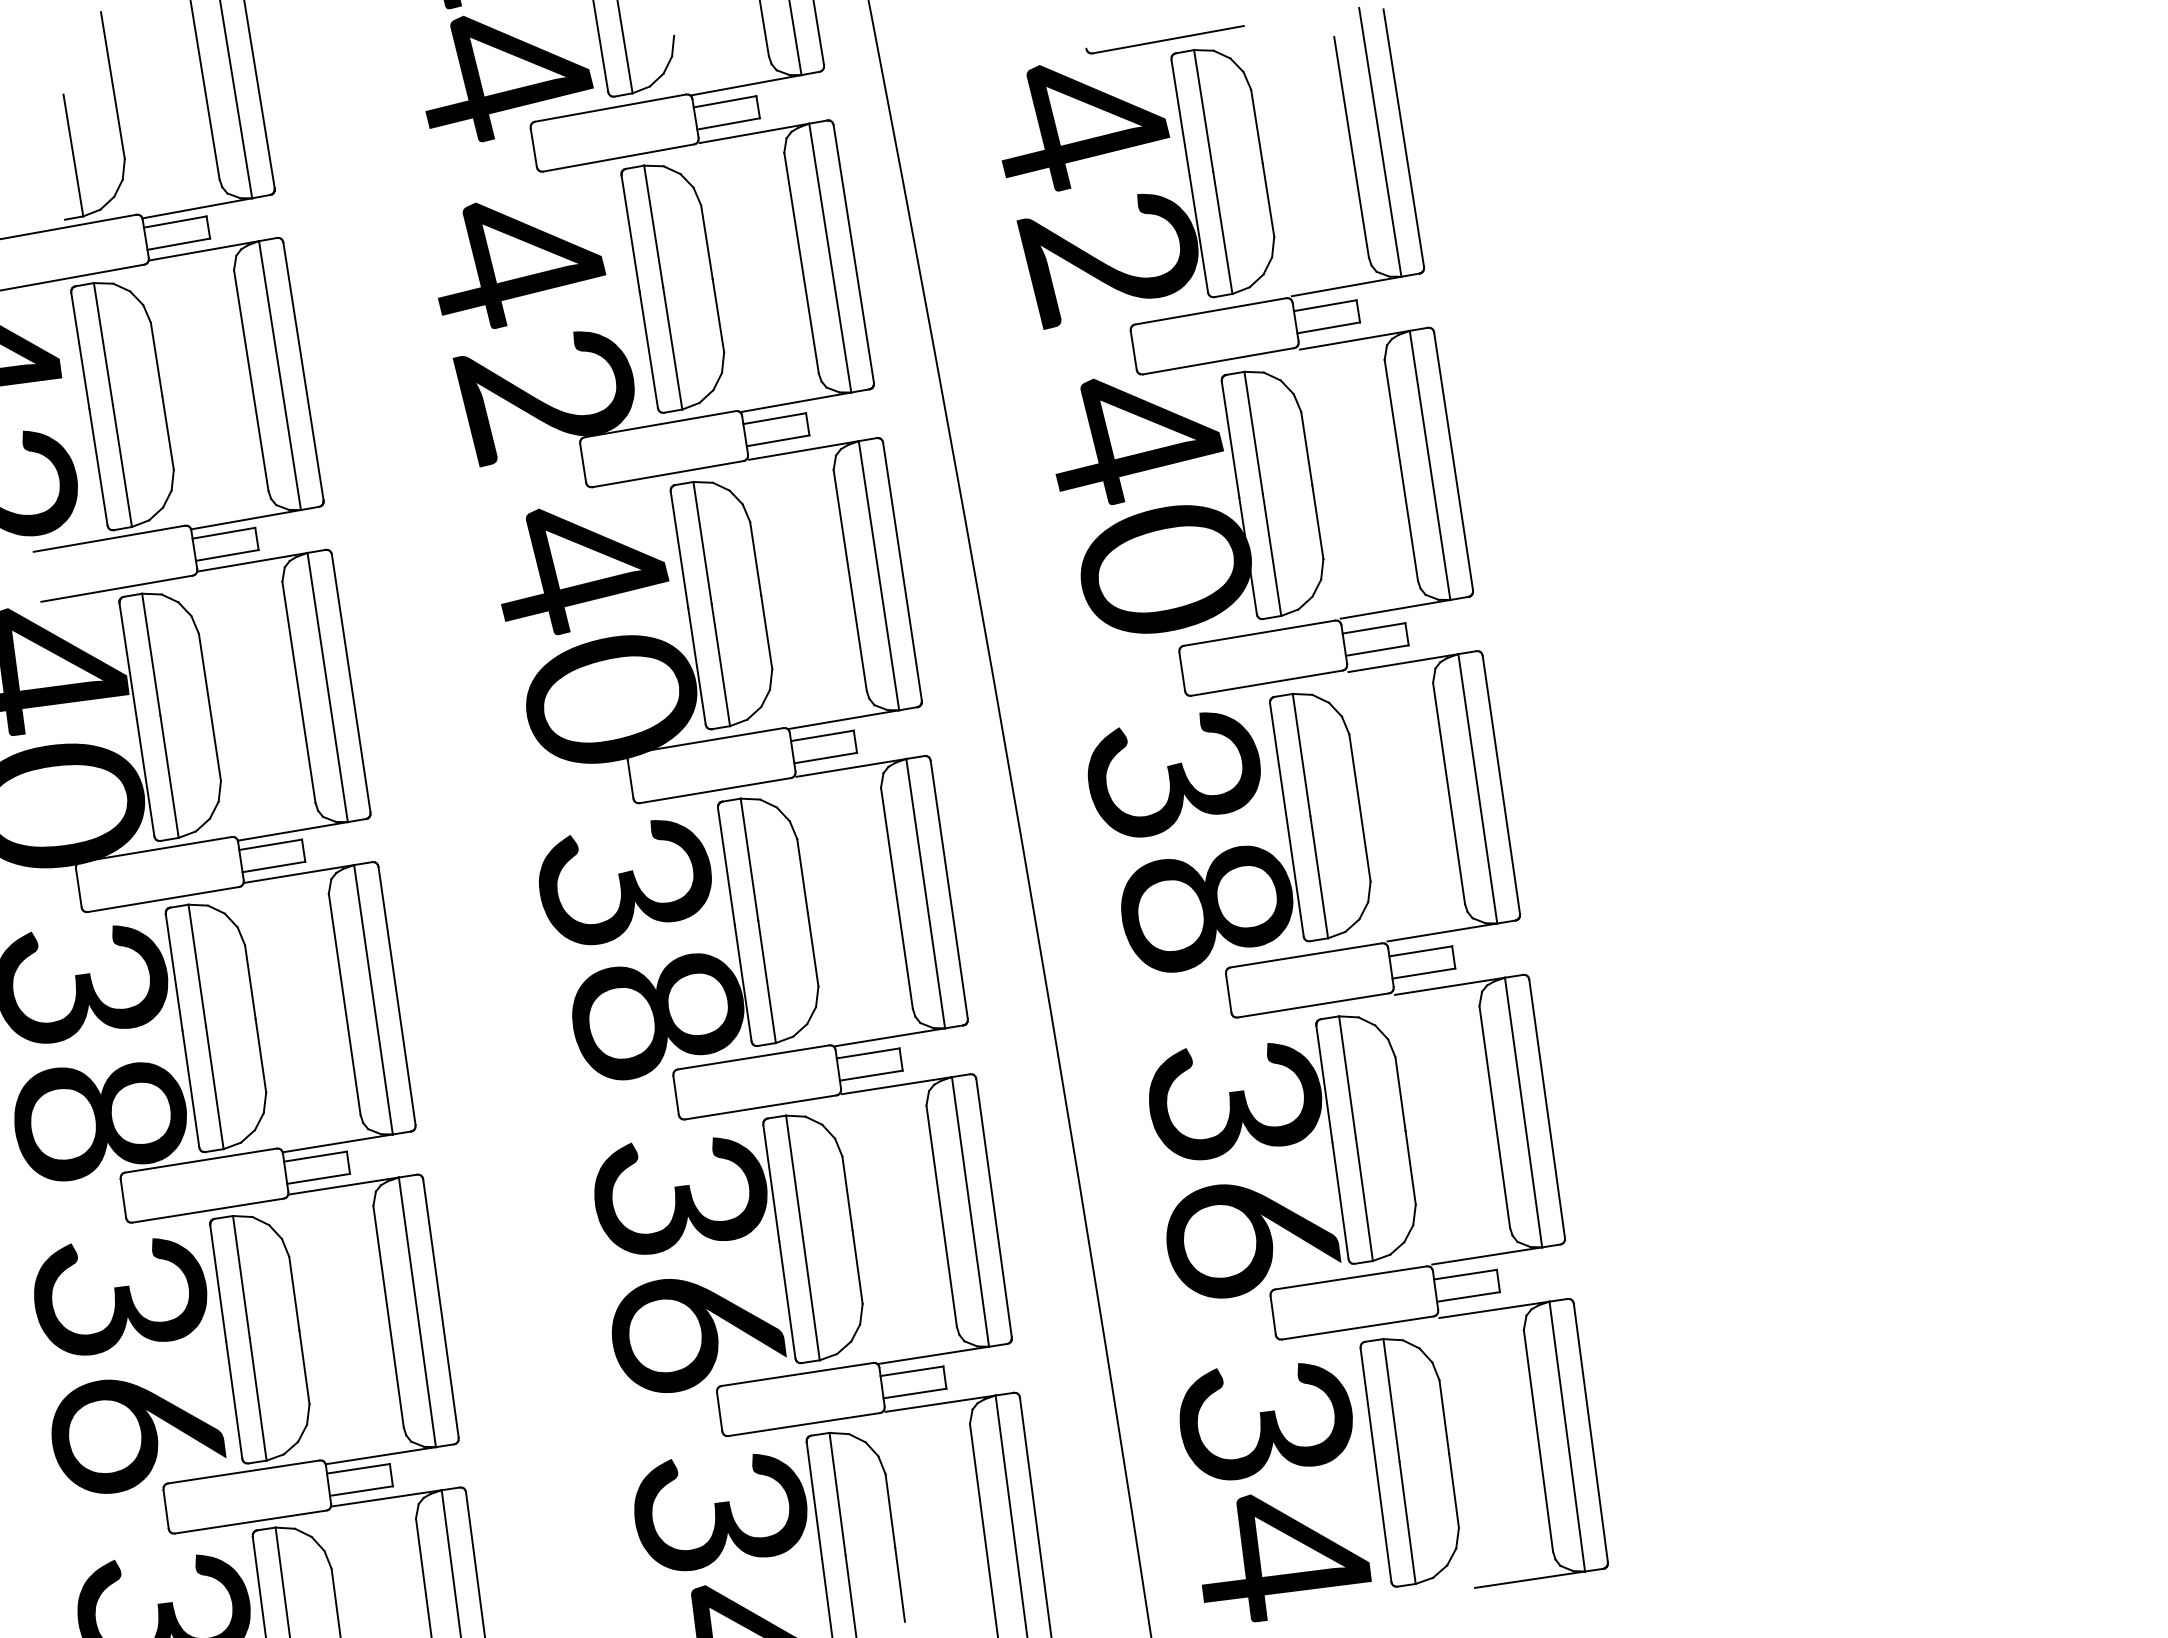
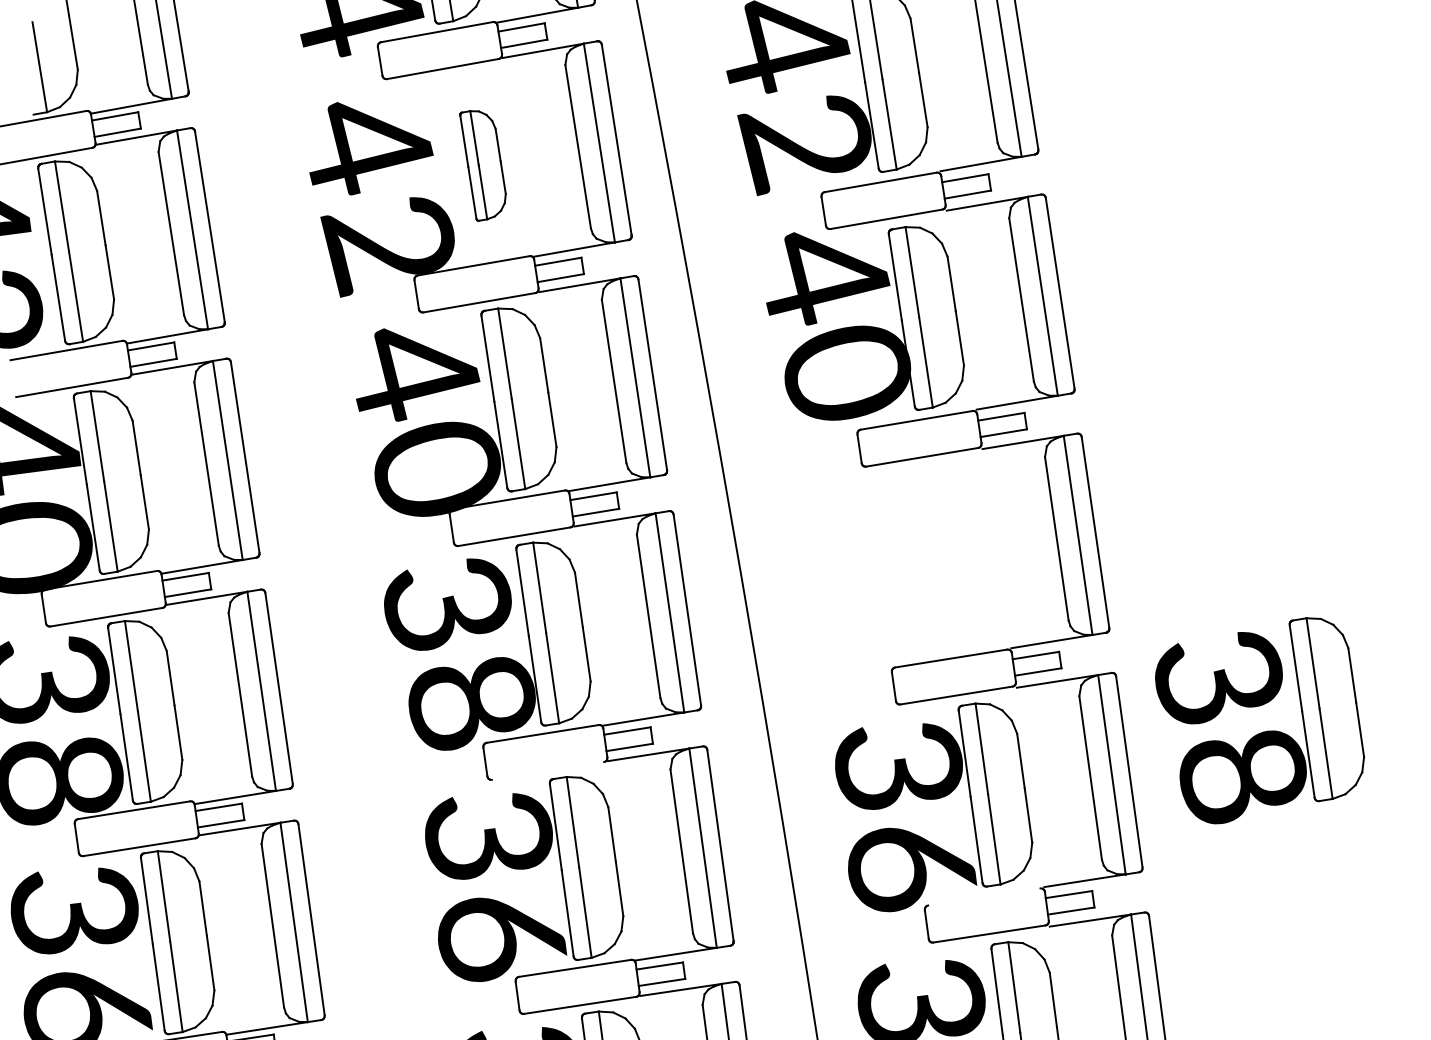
part: (672, 288) -> (482, 165), size x0.6
part: (1233, 847) -> (1262, 731), moved
line: (760, 1107) -> (547, 770), removed
line: (1350, 1277) -> (983, 896), removed

